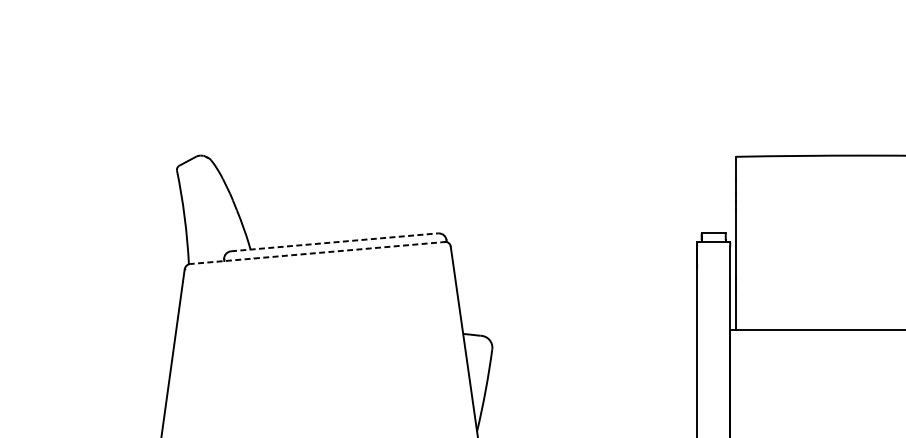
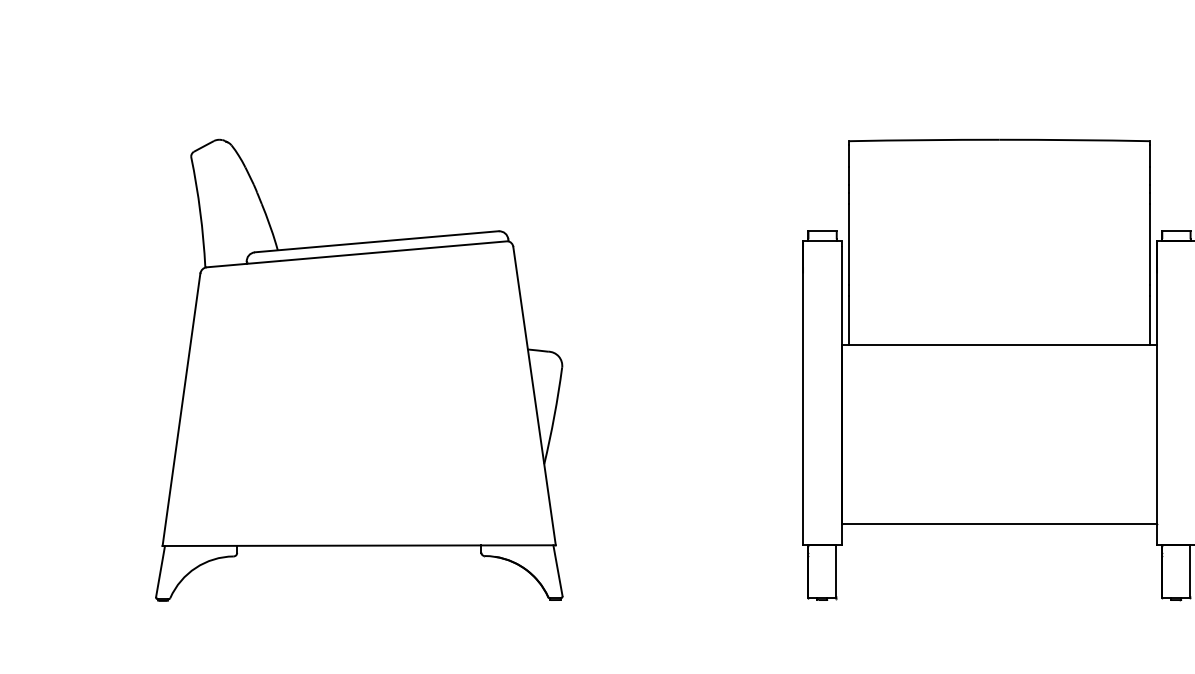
line: (335, 242) -> (377, 241), dashed -> solid
line: (317, 253) -> (356, 254), dashed -> solid

